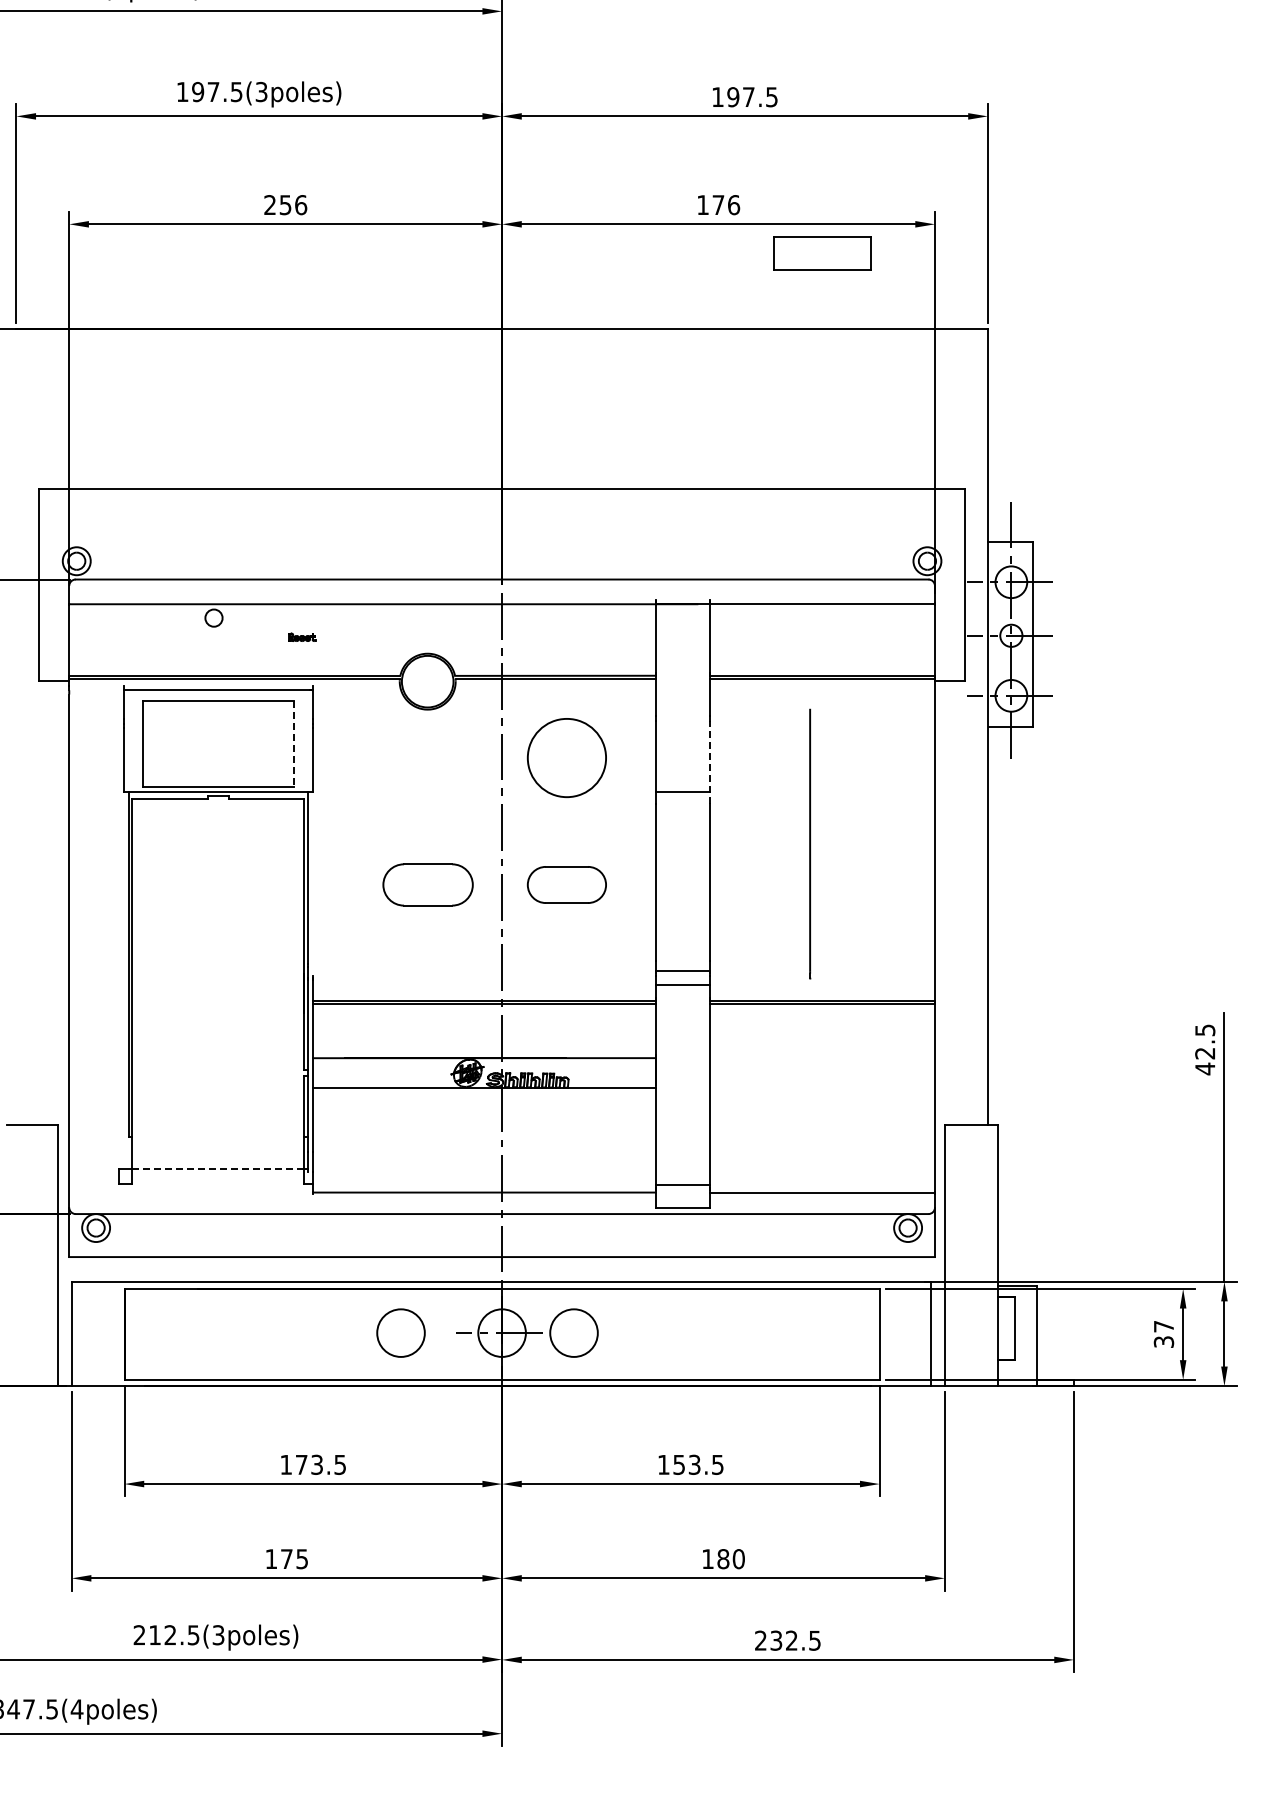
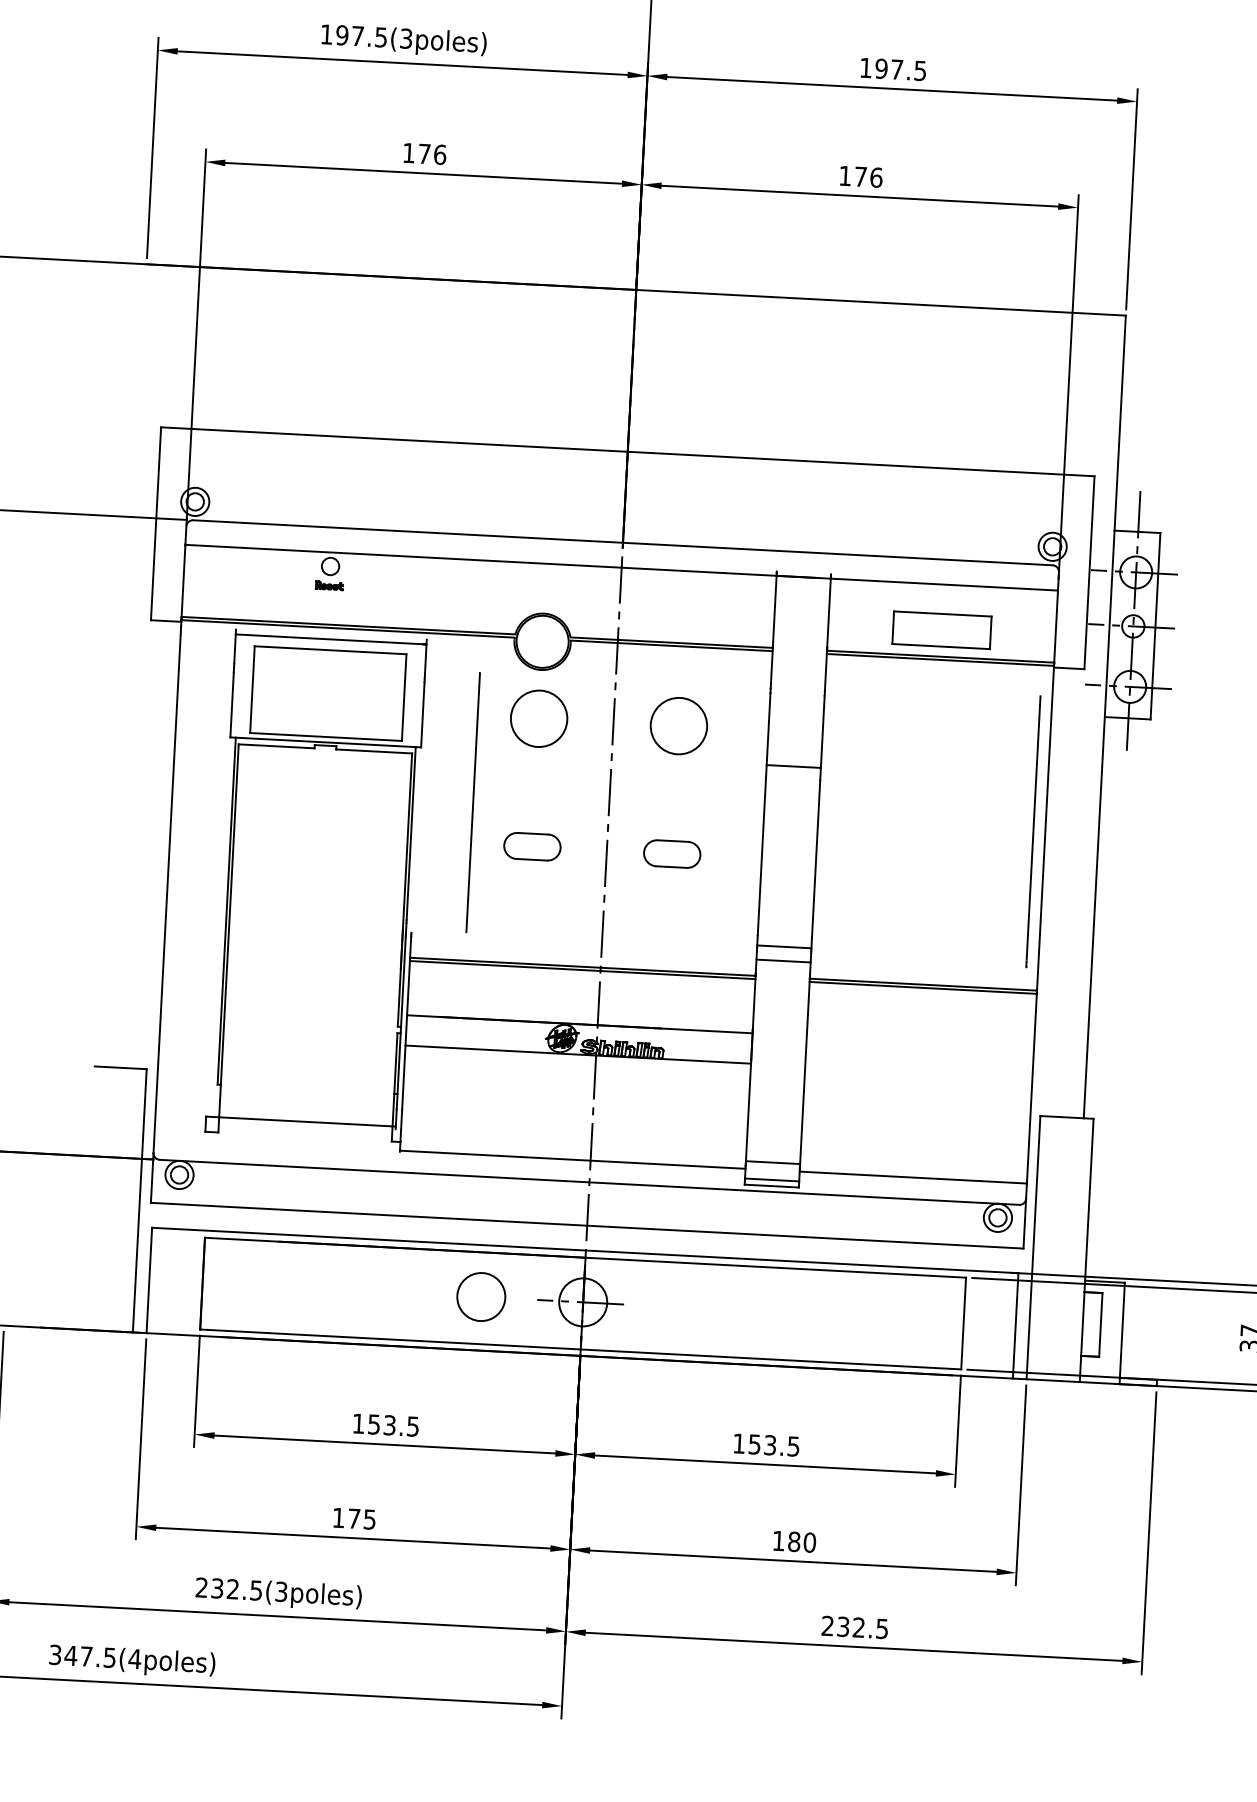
text: (277, 205) -> (416, 153), 256 -> 176
part: (822, 253) -> (942, 630), moved
part: (302, 636) -> (330, 585), moved
line: (293, 744) -> (404, 698), dashed -> solid
circle: (428, 757) -> (539, 718), added
circle: (566, 757) -> (678, 725), size x0.71
line: (709, 762) -> (822, 738), dashed -> solid
line: (367, 843) -> (473, 801), added
line: (810, 843) -> (1033, 831), moved
part: (428, 884) -> (532, 846), size x0.62
part: (566, 884) -> (671, 853), size x0.71
line: (217, 1168) -> (305, 1121), dashed -> solid
line: (682, 1202) -> (771, 1180), added
circle: (573, 1332) -> (655, 1305), removed
text: (301, 1464) -> (374, 1424), 173.5 -> 153.5
text: (154, 1635) -> (216, 1588), 212.5(3poles) -> 232.5(3poles)

